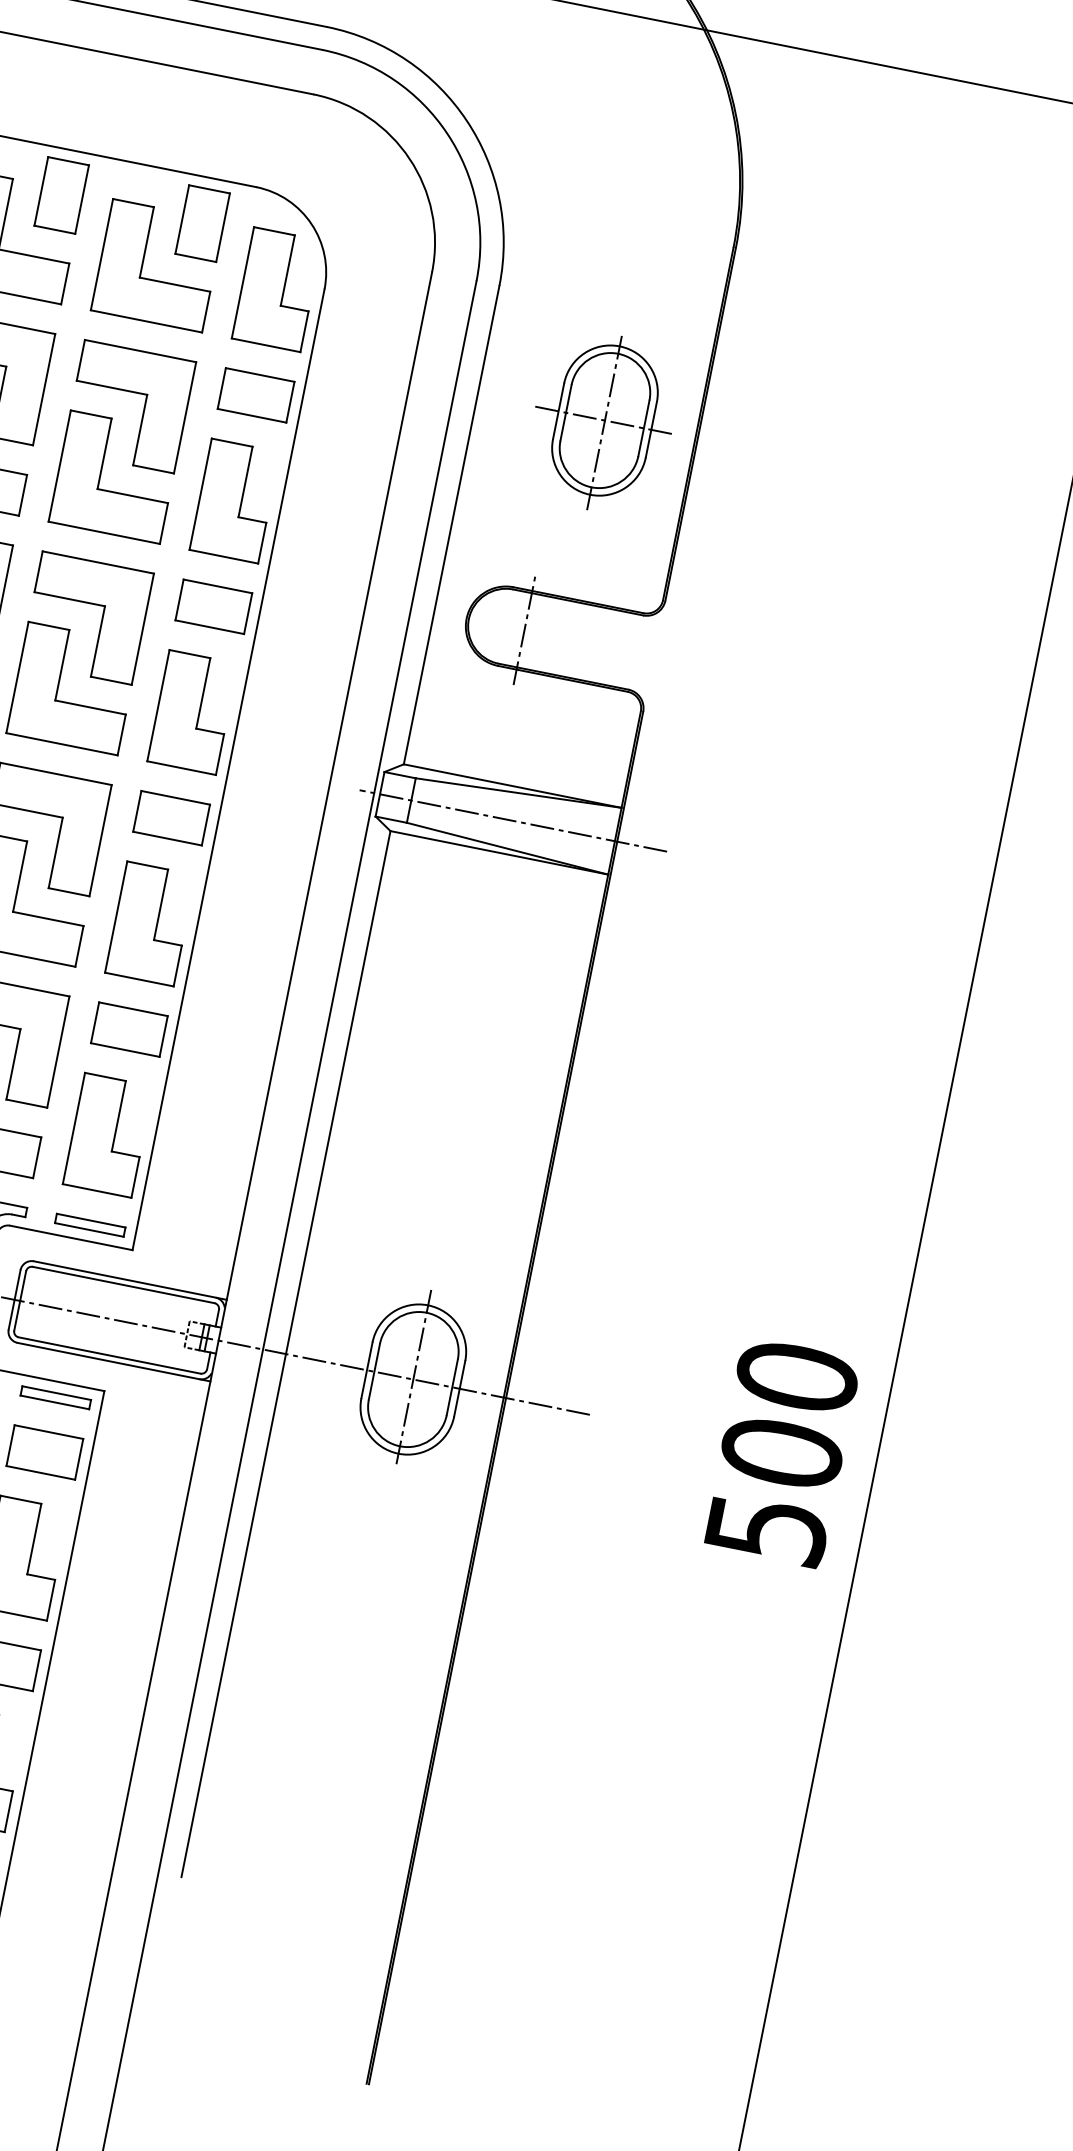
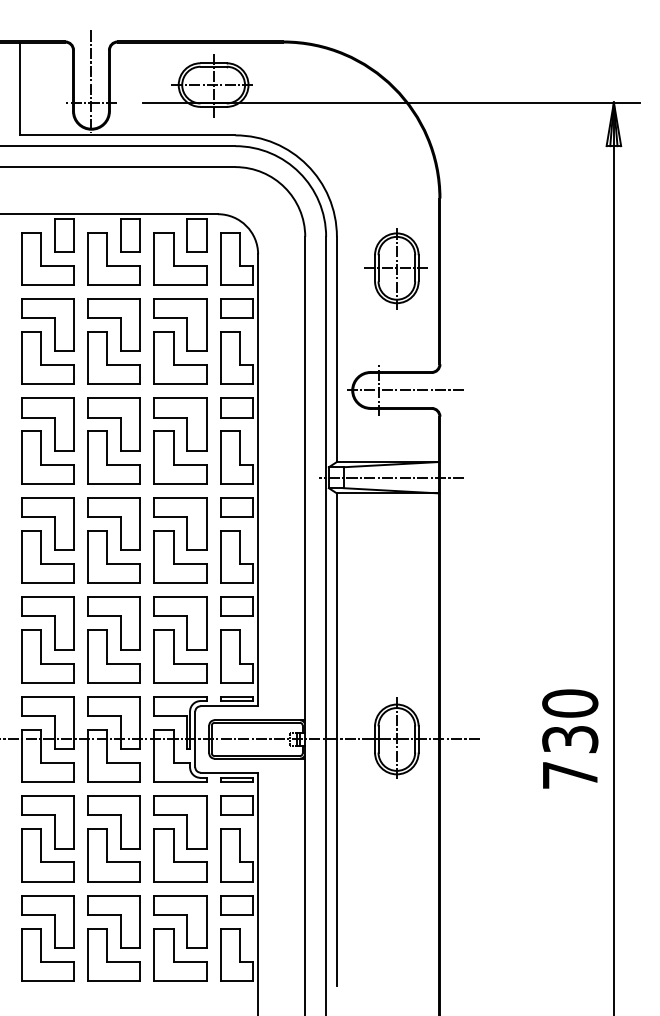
part: (602, 420) -> (395, 268), moved
line: (579, 641) -> (405, 390), added
text: (775, 1489) -> (570, 756), 500 -> 730

